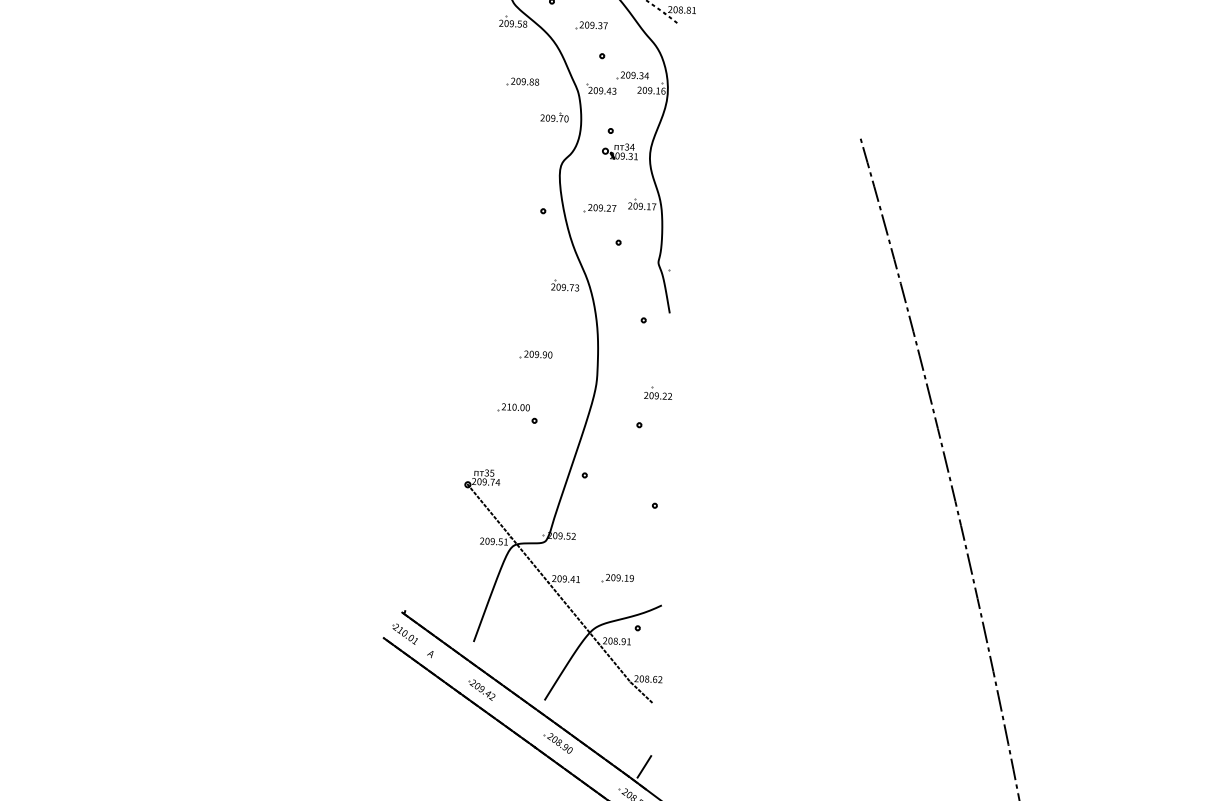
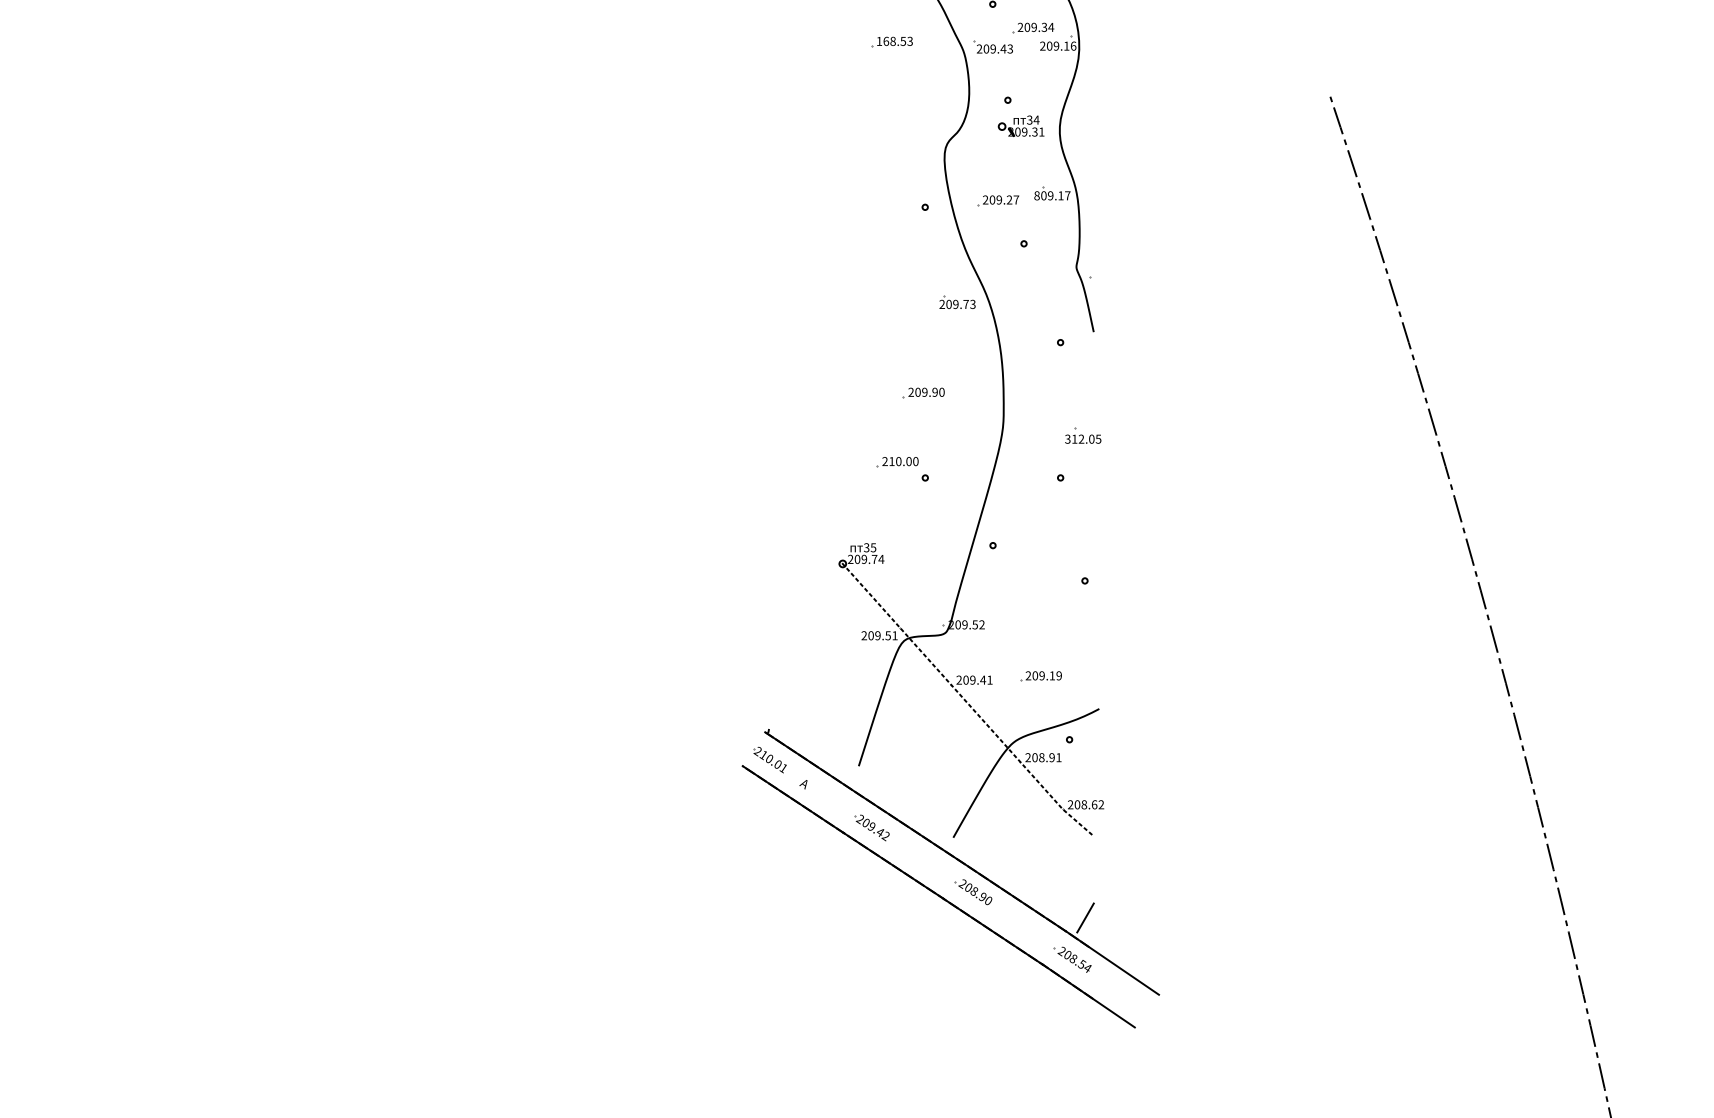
text: (524, 81) -> (894, 40), 209.88 -> 168.53
part: (554, 116) -> (934, 84), removed
text: (629, 205) -> (1036, 195), 209.17 -> 809.17
text: (658, 395) -> (1083, 438), 209.22 -> 312.05

